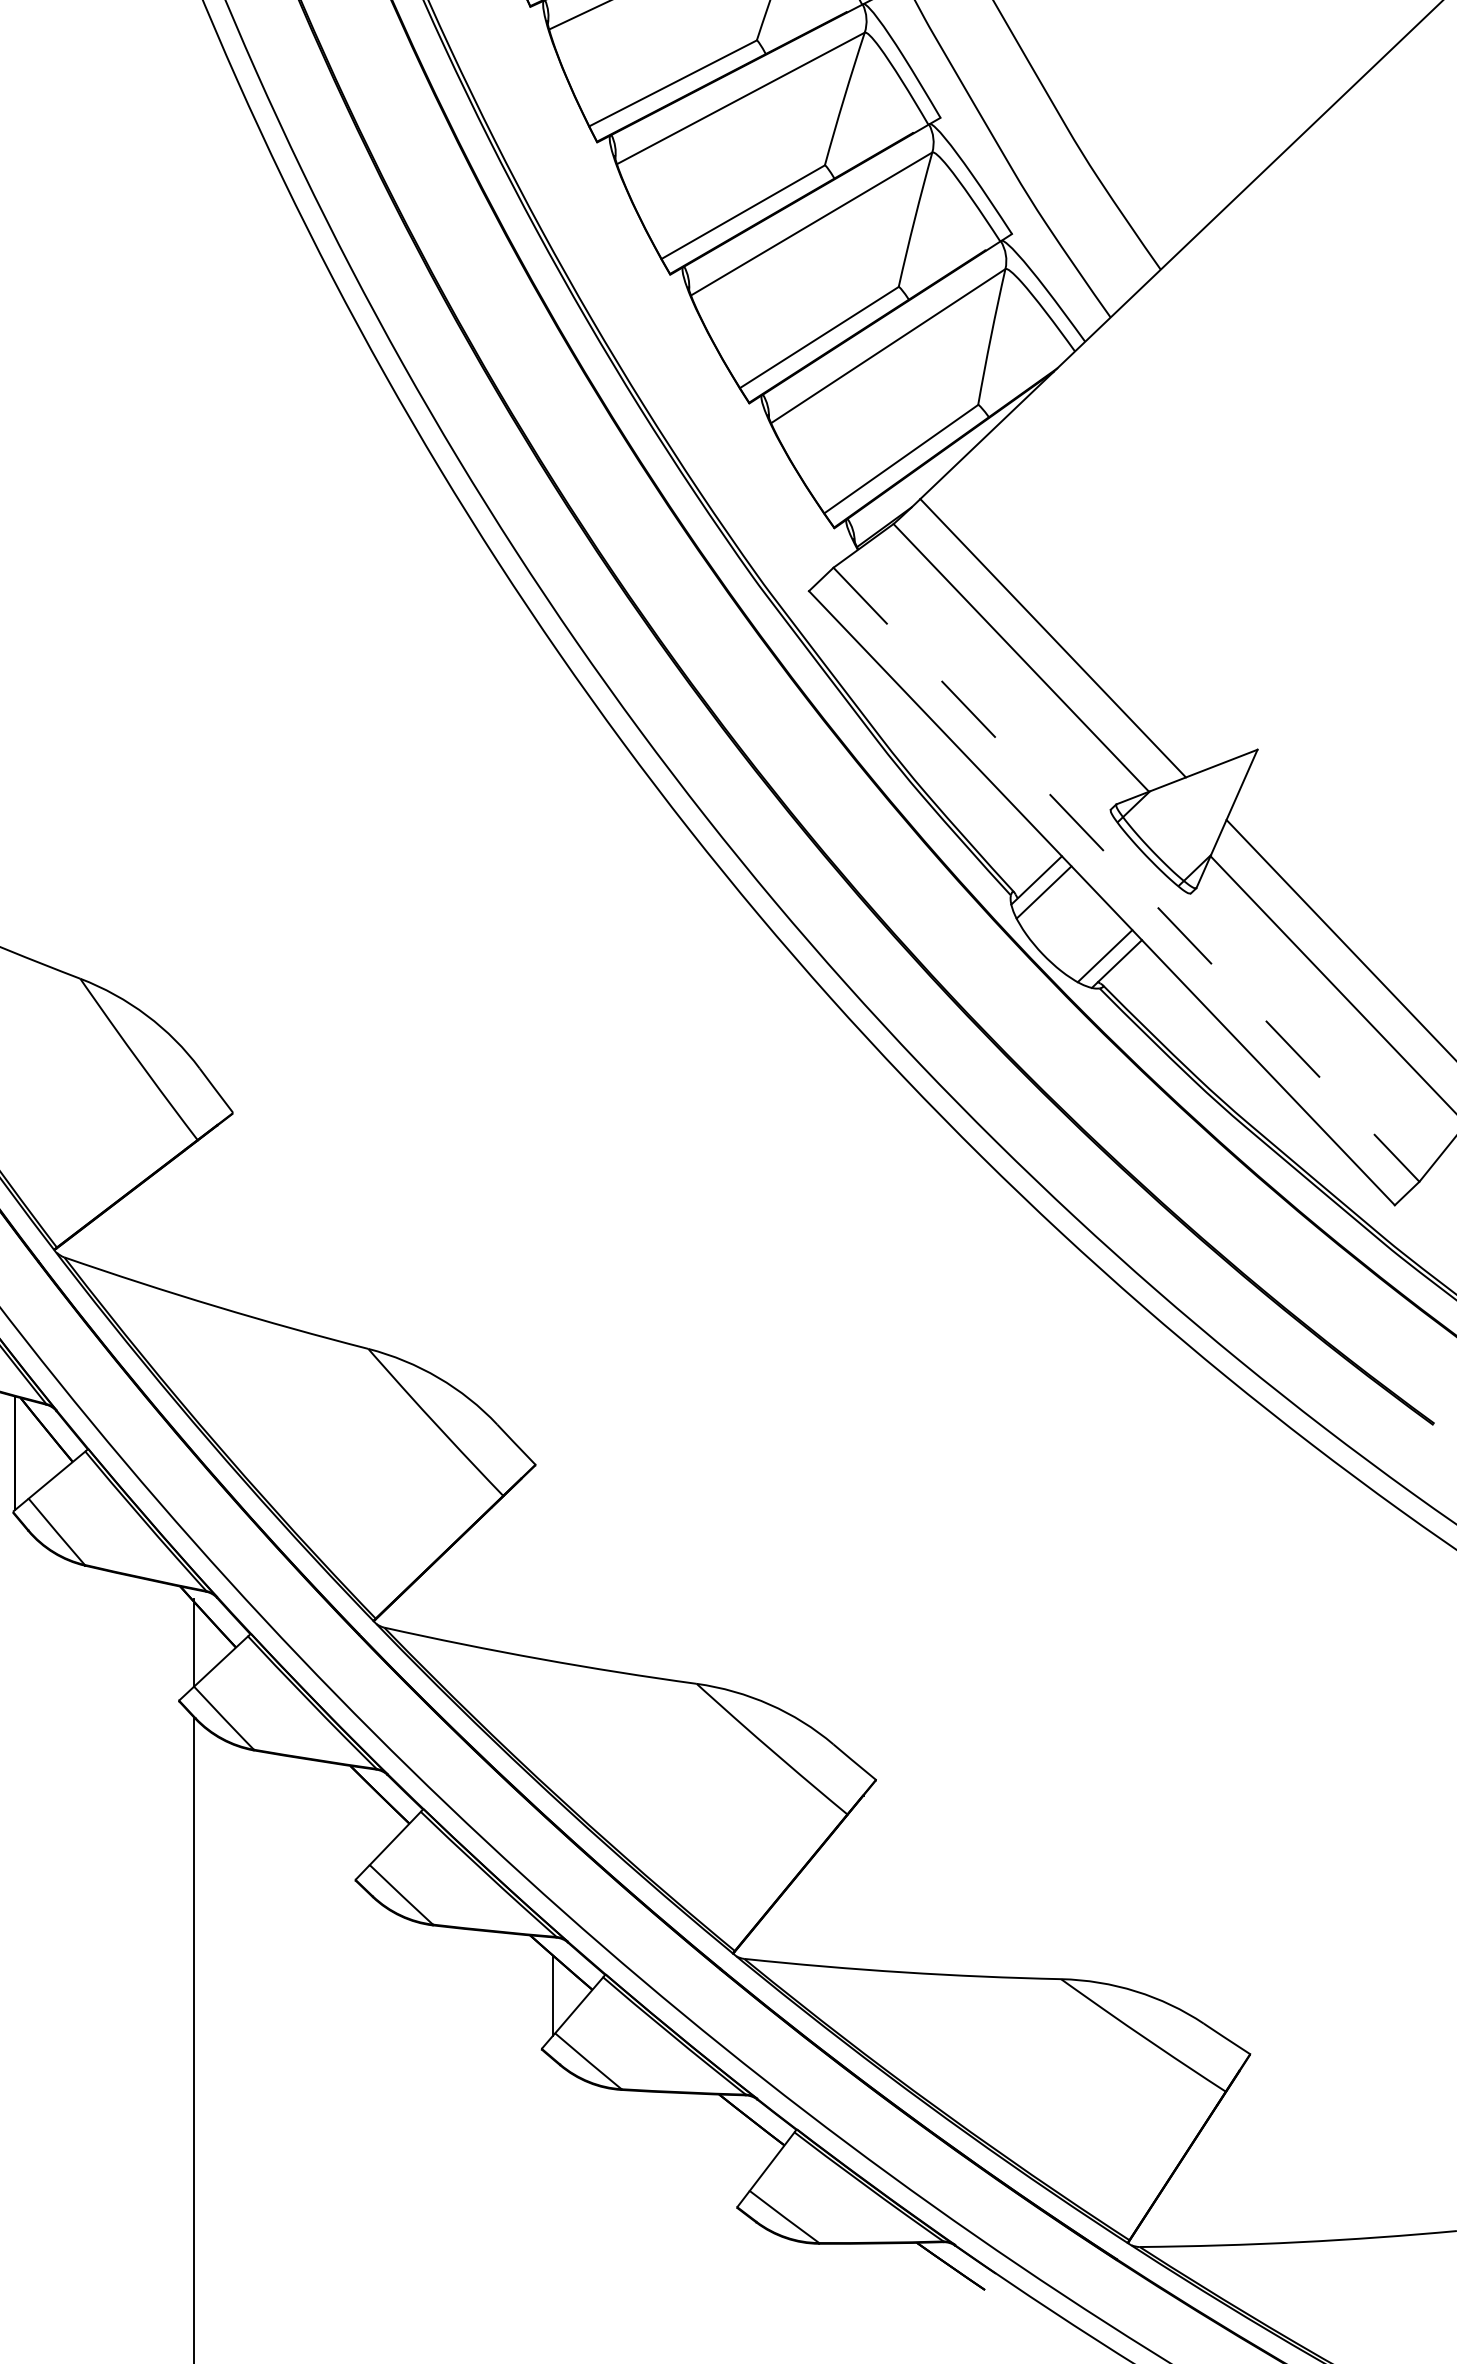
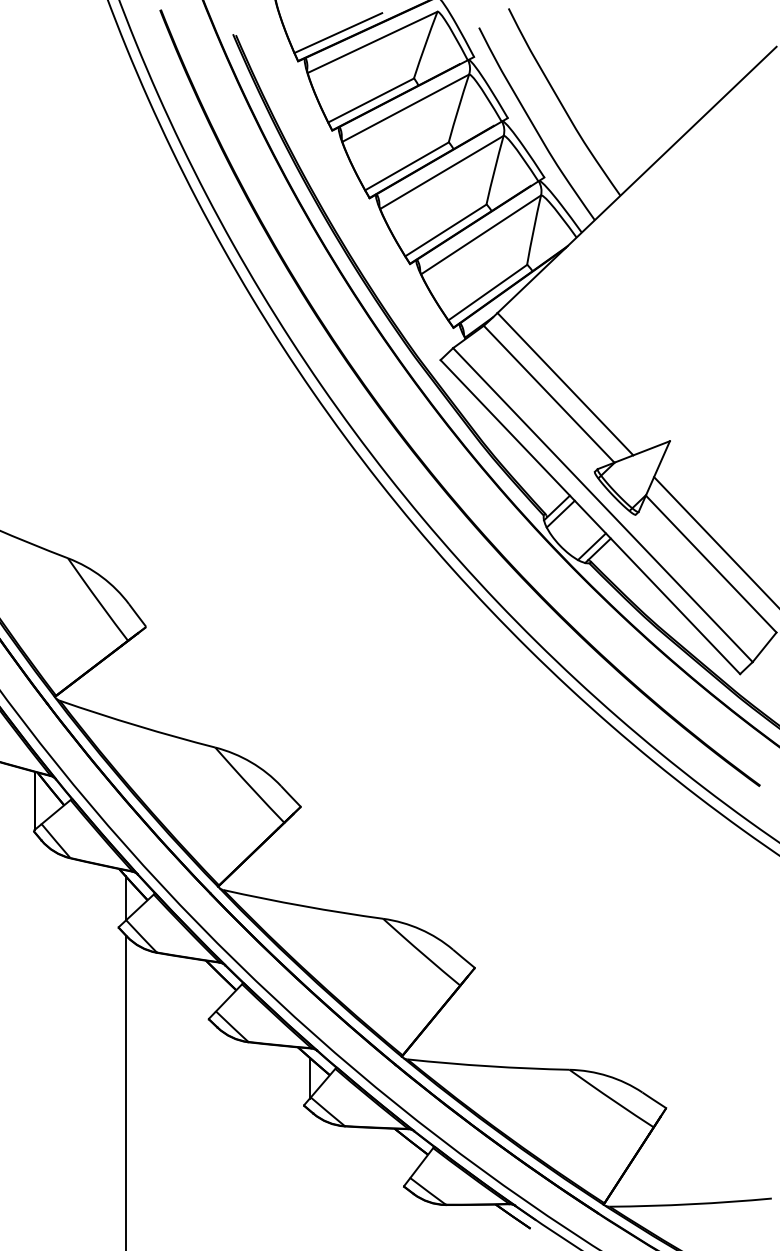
line: (1125, 875) -> (602, 505), dashed -> solid

